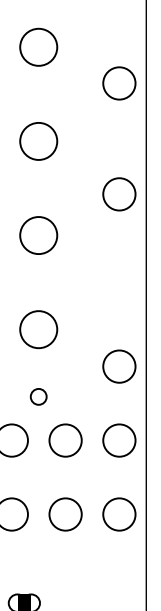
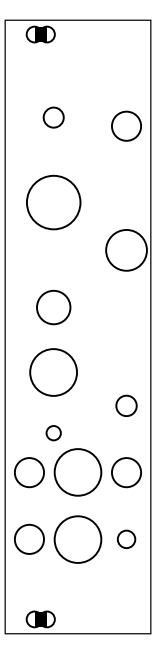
circle: (38, 47) -> (53, 117), size x0.6
circle: (119, 82) -> (126, 125), moved
circle: (38, 141) -> (53, 202), size x1.6
circle: (119, 193) -> (126, 249), size x1.4
circle: (38, 235) -> (53, 307), moved
circle: (38, 329) -> (53, 372), size x1.4
circle: (119, 366) -> (126, 405), size x0.7
circle: (65, 440) -> (77, 472), size x1.6
circle: (65, 513) -> (77, 538), size x1.6
circle: (119, 513) -> (126, 538), size x0.6

